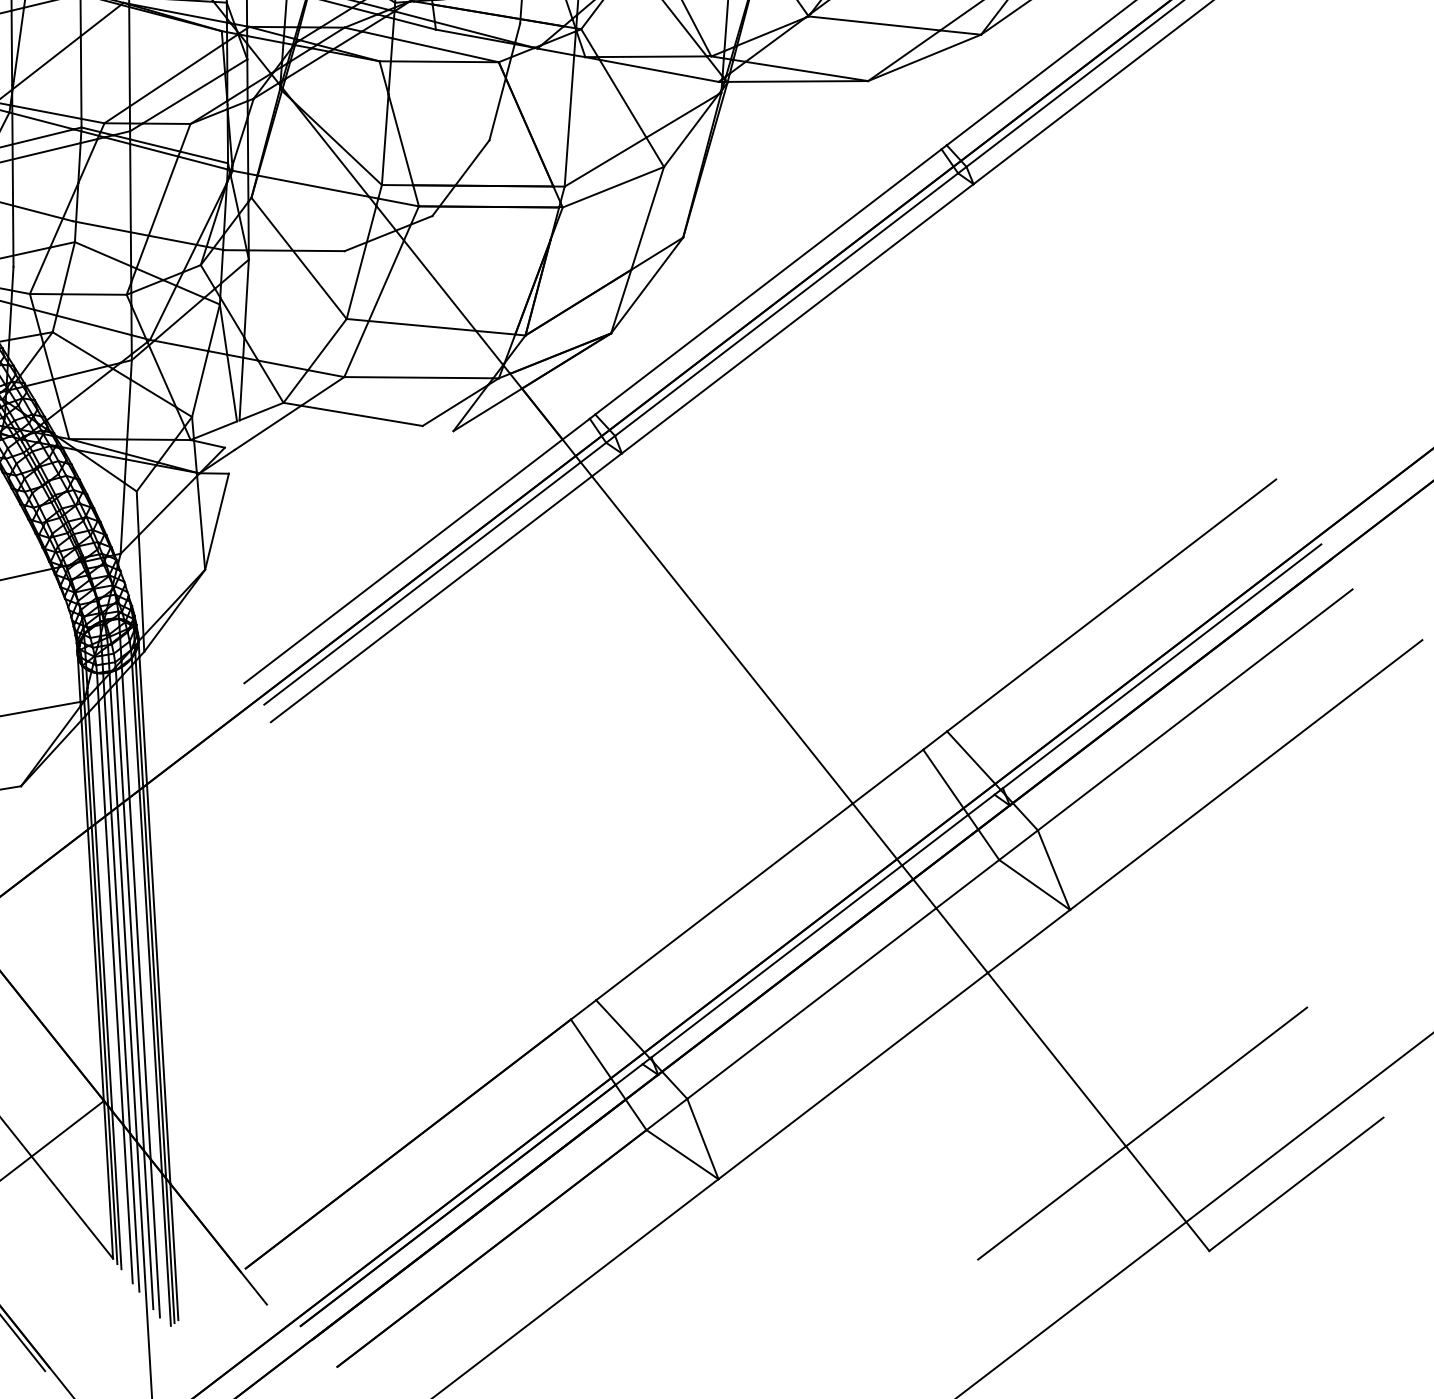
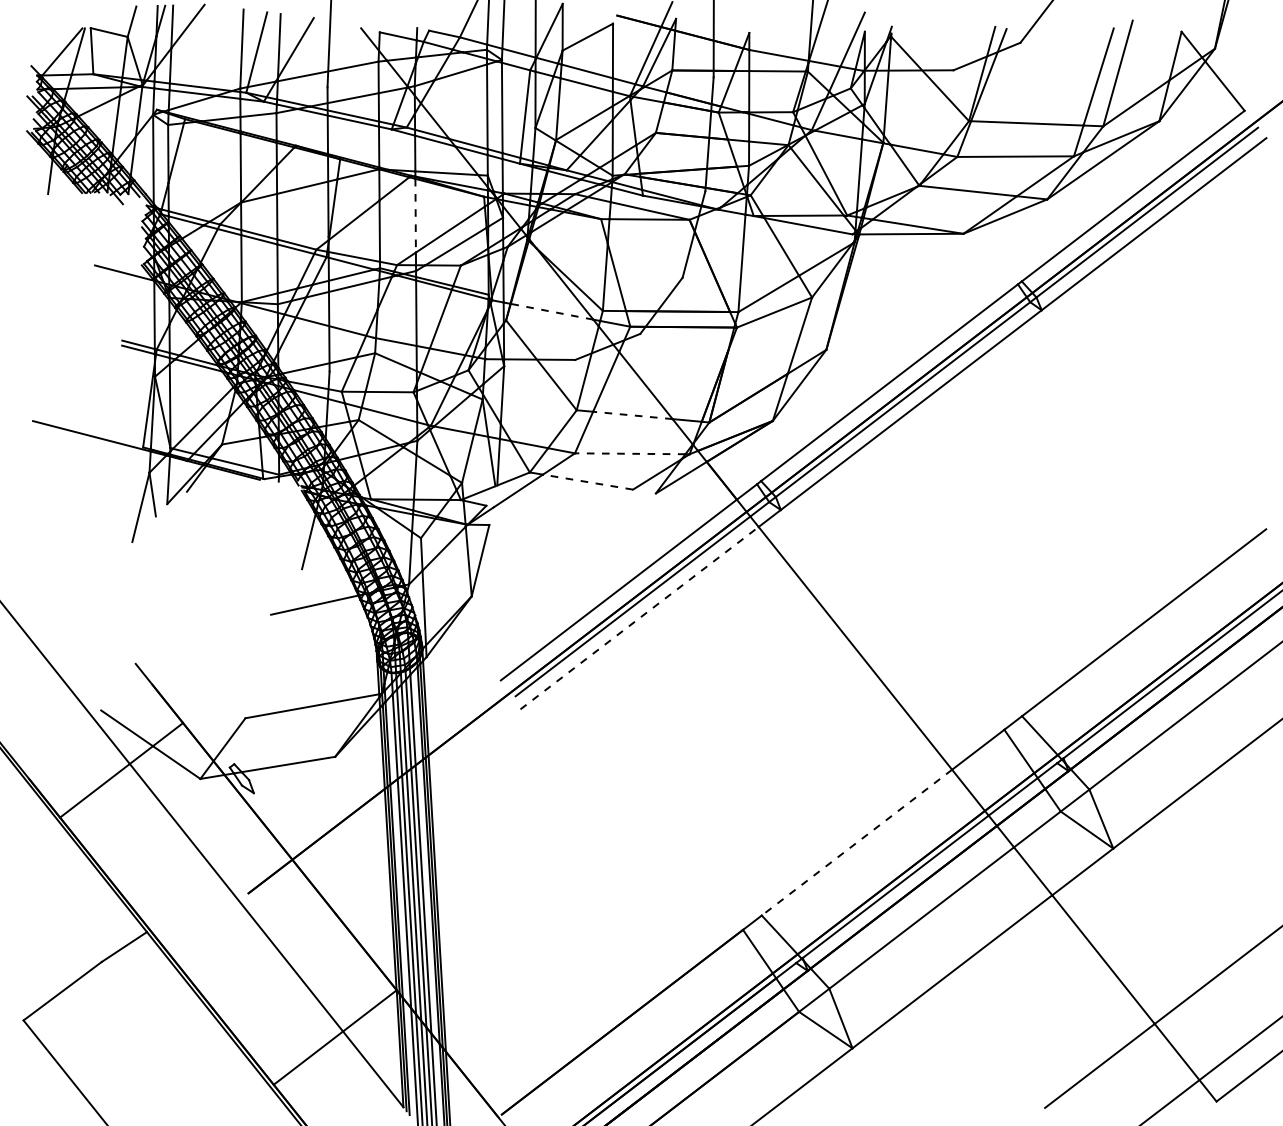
line: (129, 56) -> (415, 215), solid -> dashed
line: (312, 185) -> (551, 311), solid -> dashed
line: (421, 326) -> (632, 415), solid -> dashed
line: (417, 377) -> (629, 453), solid -> dashed
line: (362, 416) -> (588, 482), solid -> dashed
line: (431, 599) -> (639, 618), solid -> dashed
line: (723, 901) -> (856, 842), solid -> dashed

